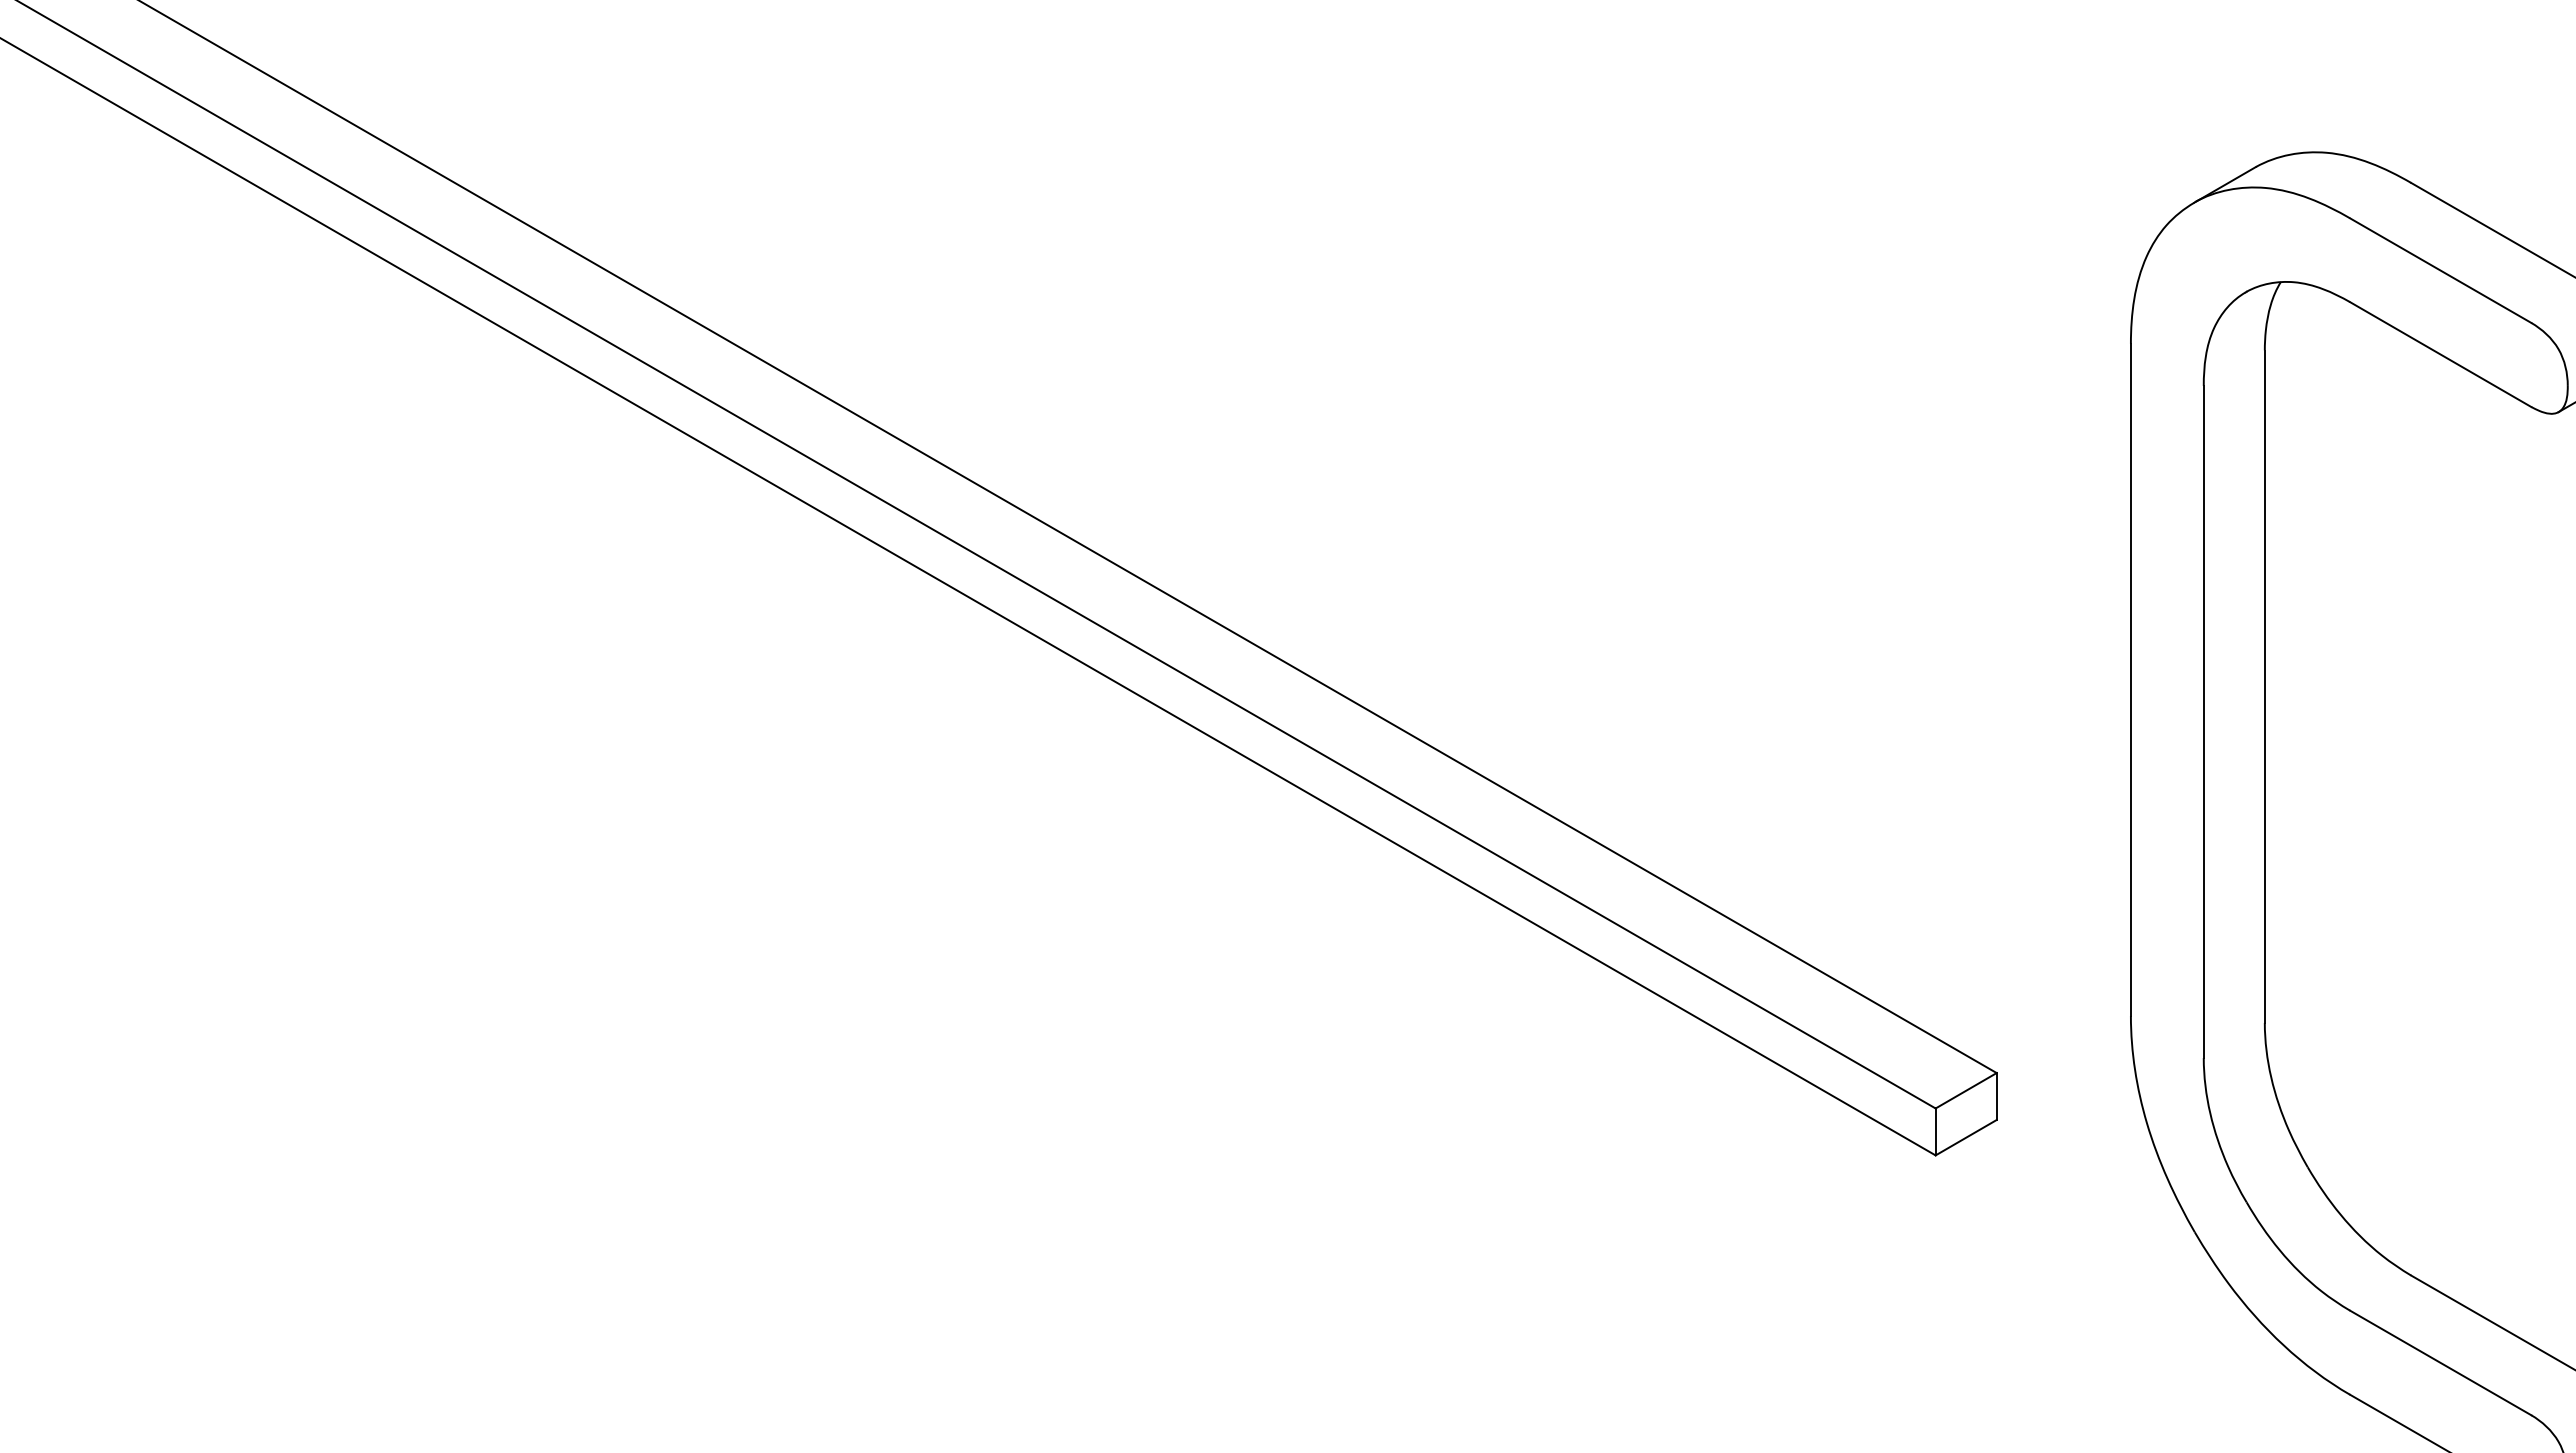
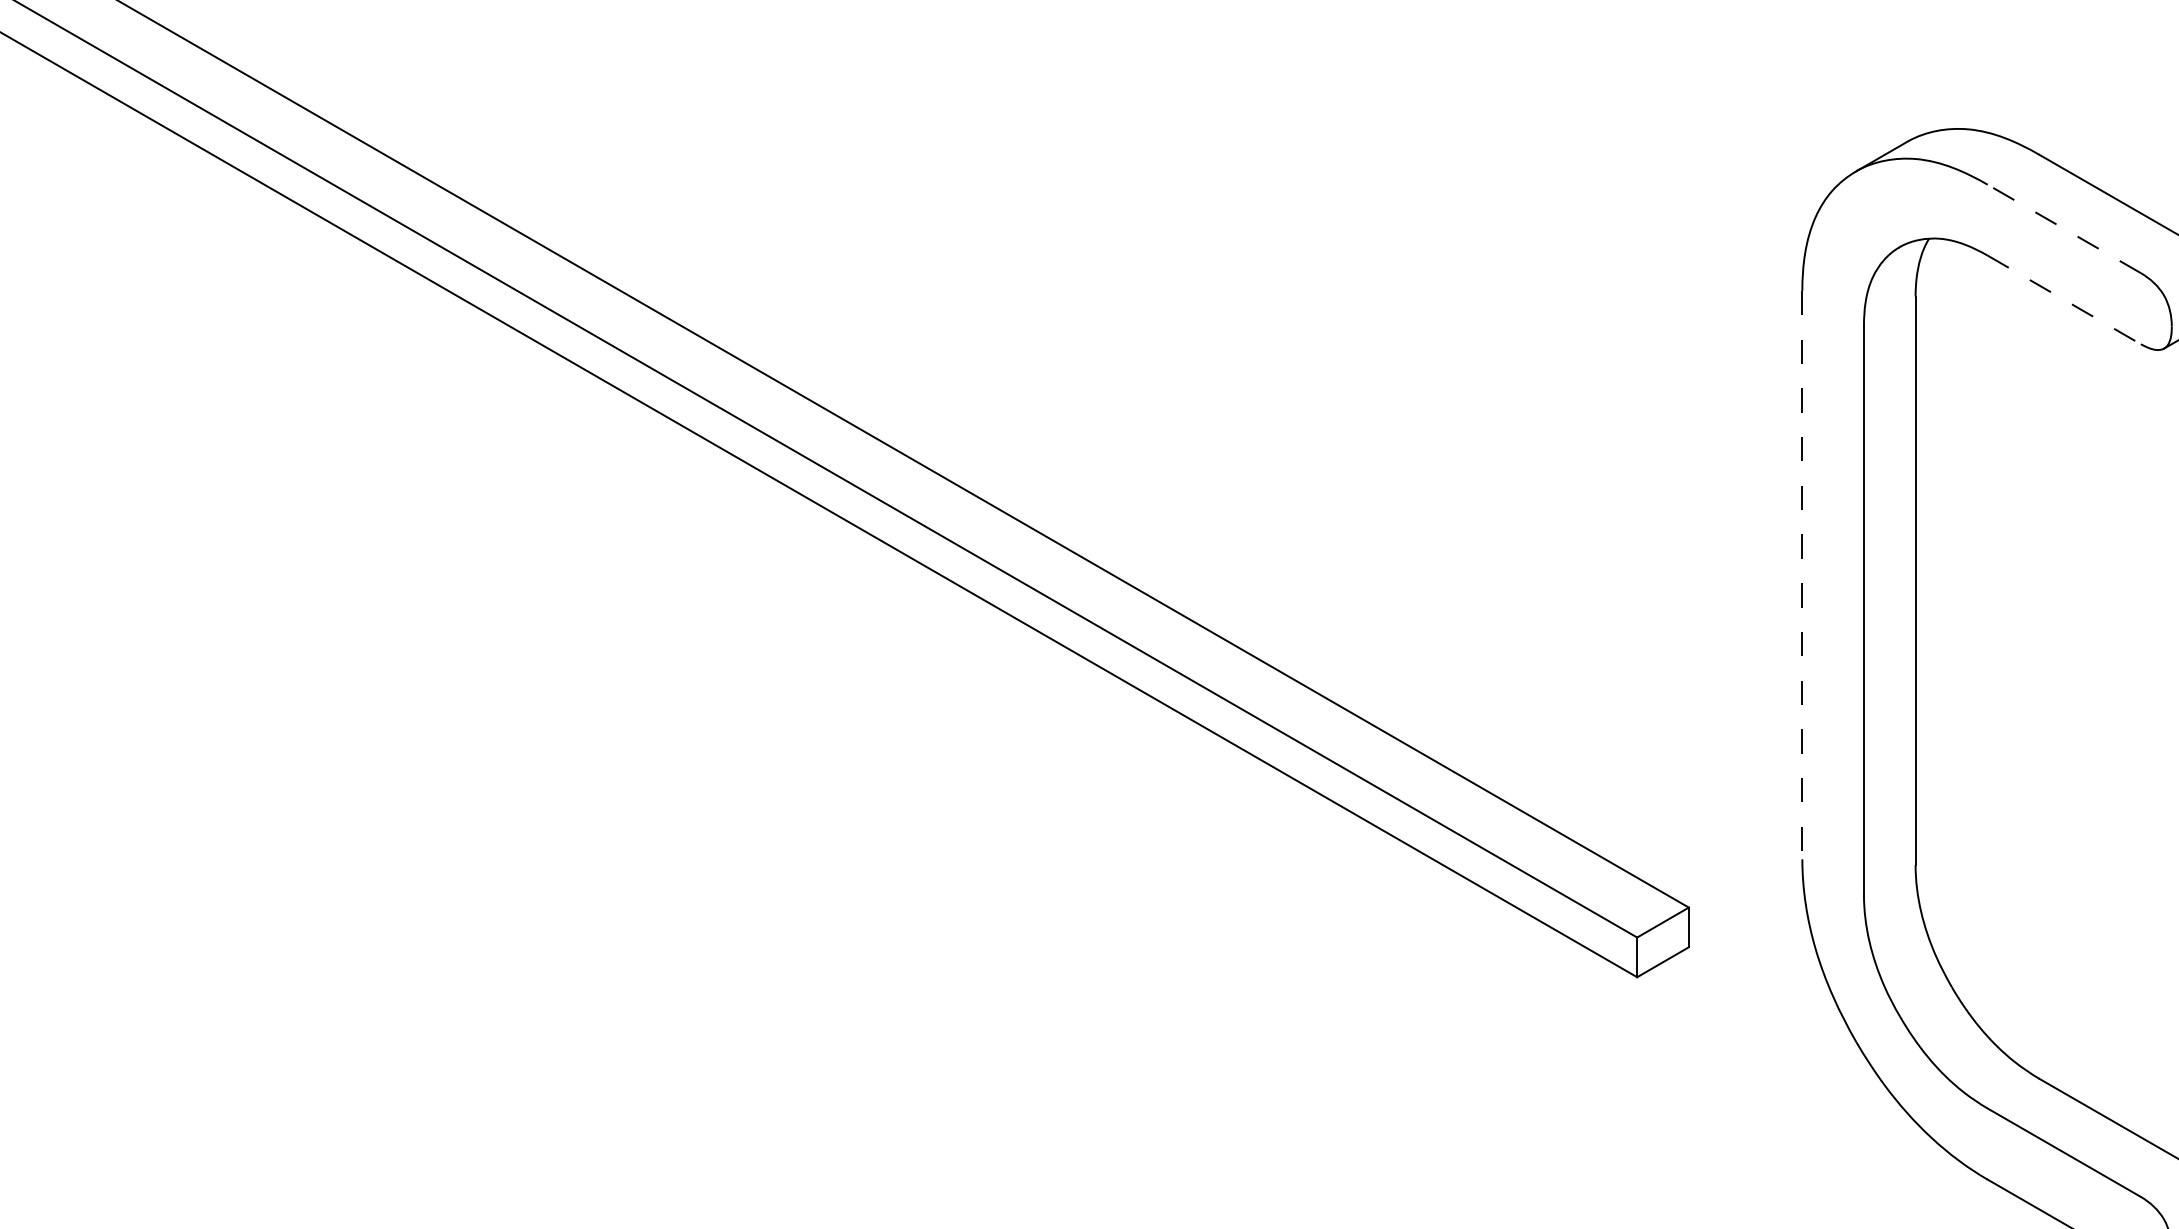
line: (2440, 270) -> (2064, 228), solid -> dashed
line: (2440, 354) -> (2064, 299), solid -> dashed
line: (2130, 680) -> (1802, 575), solid -> dashed

